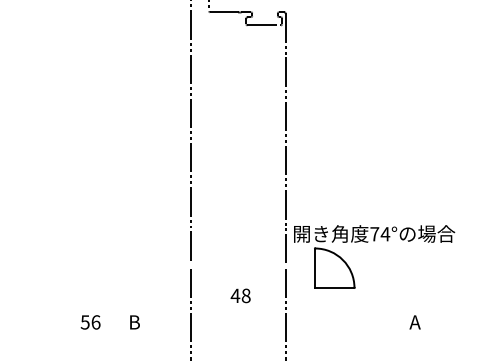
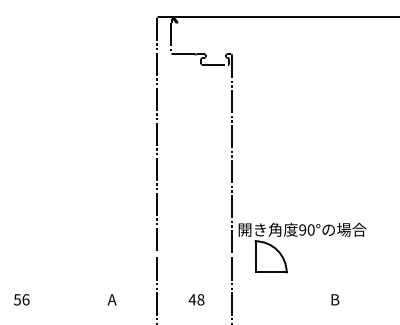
text: (379, 233) -> (306, 229), 74° -> 90°
text: (240, 295) -> (196, 299), moved
text: (90, 322) -> (21, 299), moved
text: (133, 322) -> (111, 299), B -> A
text: (414, 322) -> (334, 299), A -> B

